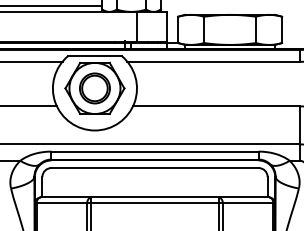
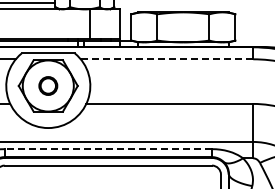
line: (213, 61) -> (166, 59), solid -> dashed
part: (94, 88) -> (47, 86), size x0.6
line: (155, 151) -> (108, 149), solid -> dashed

